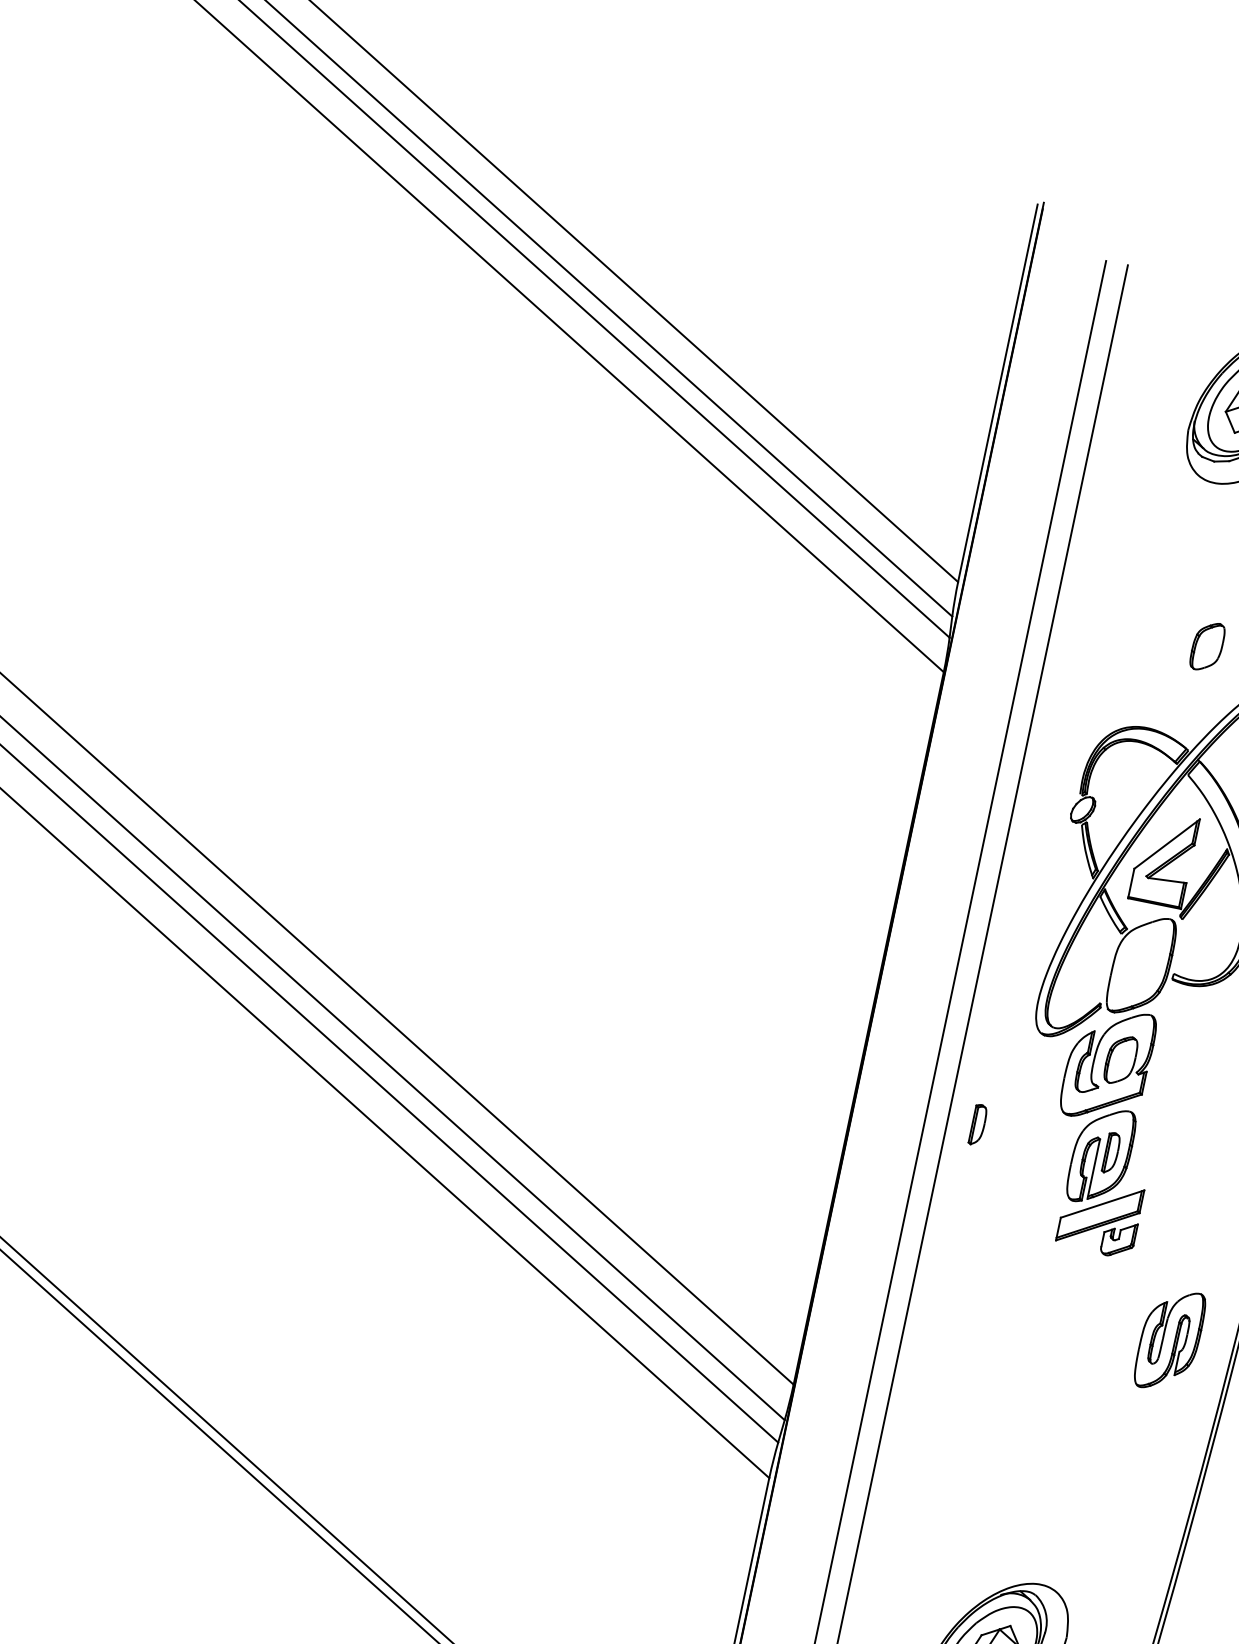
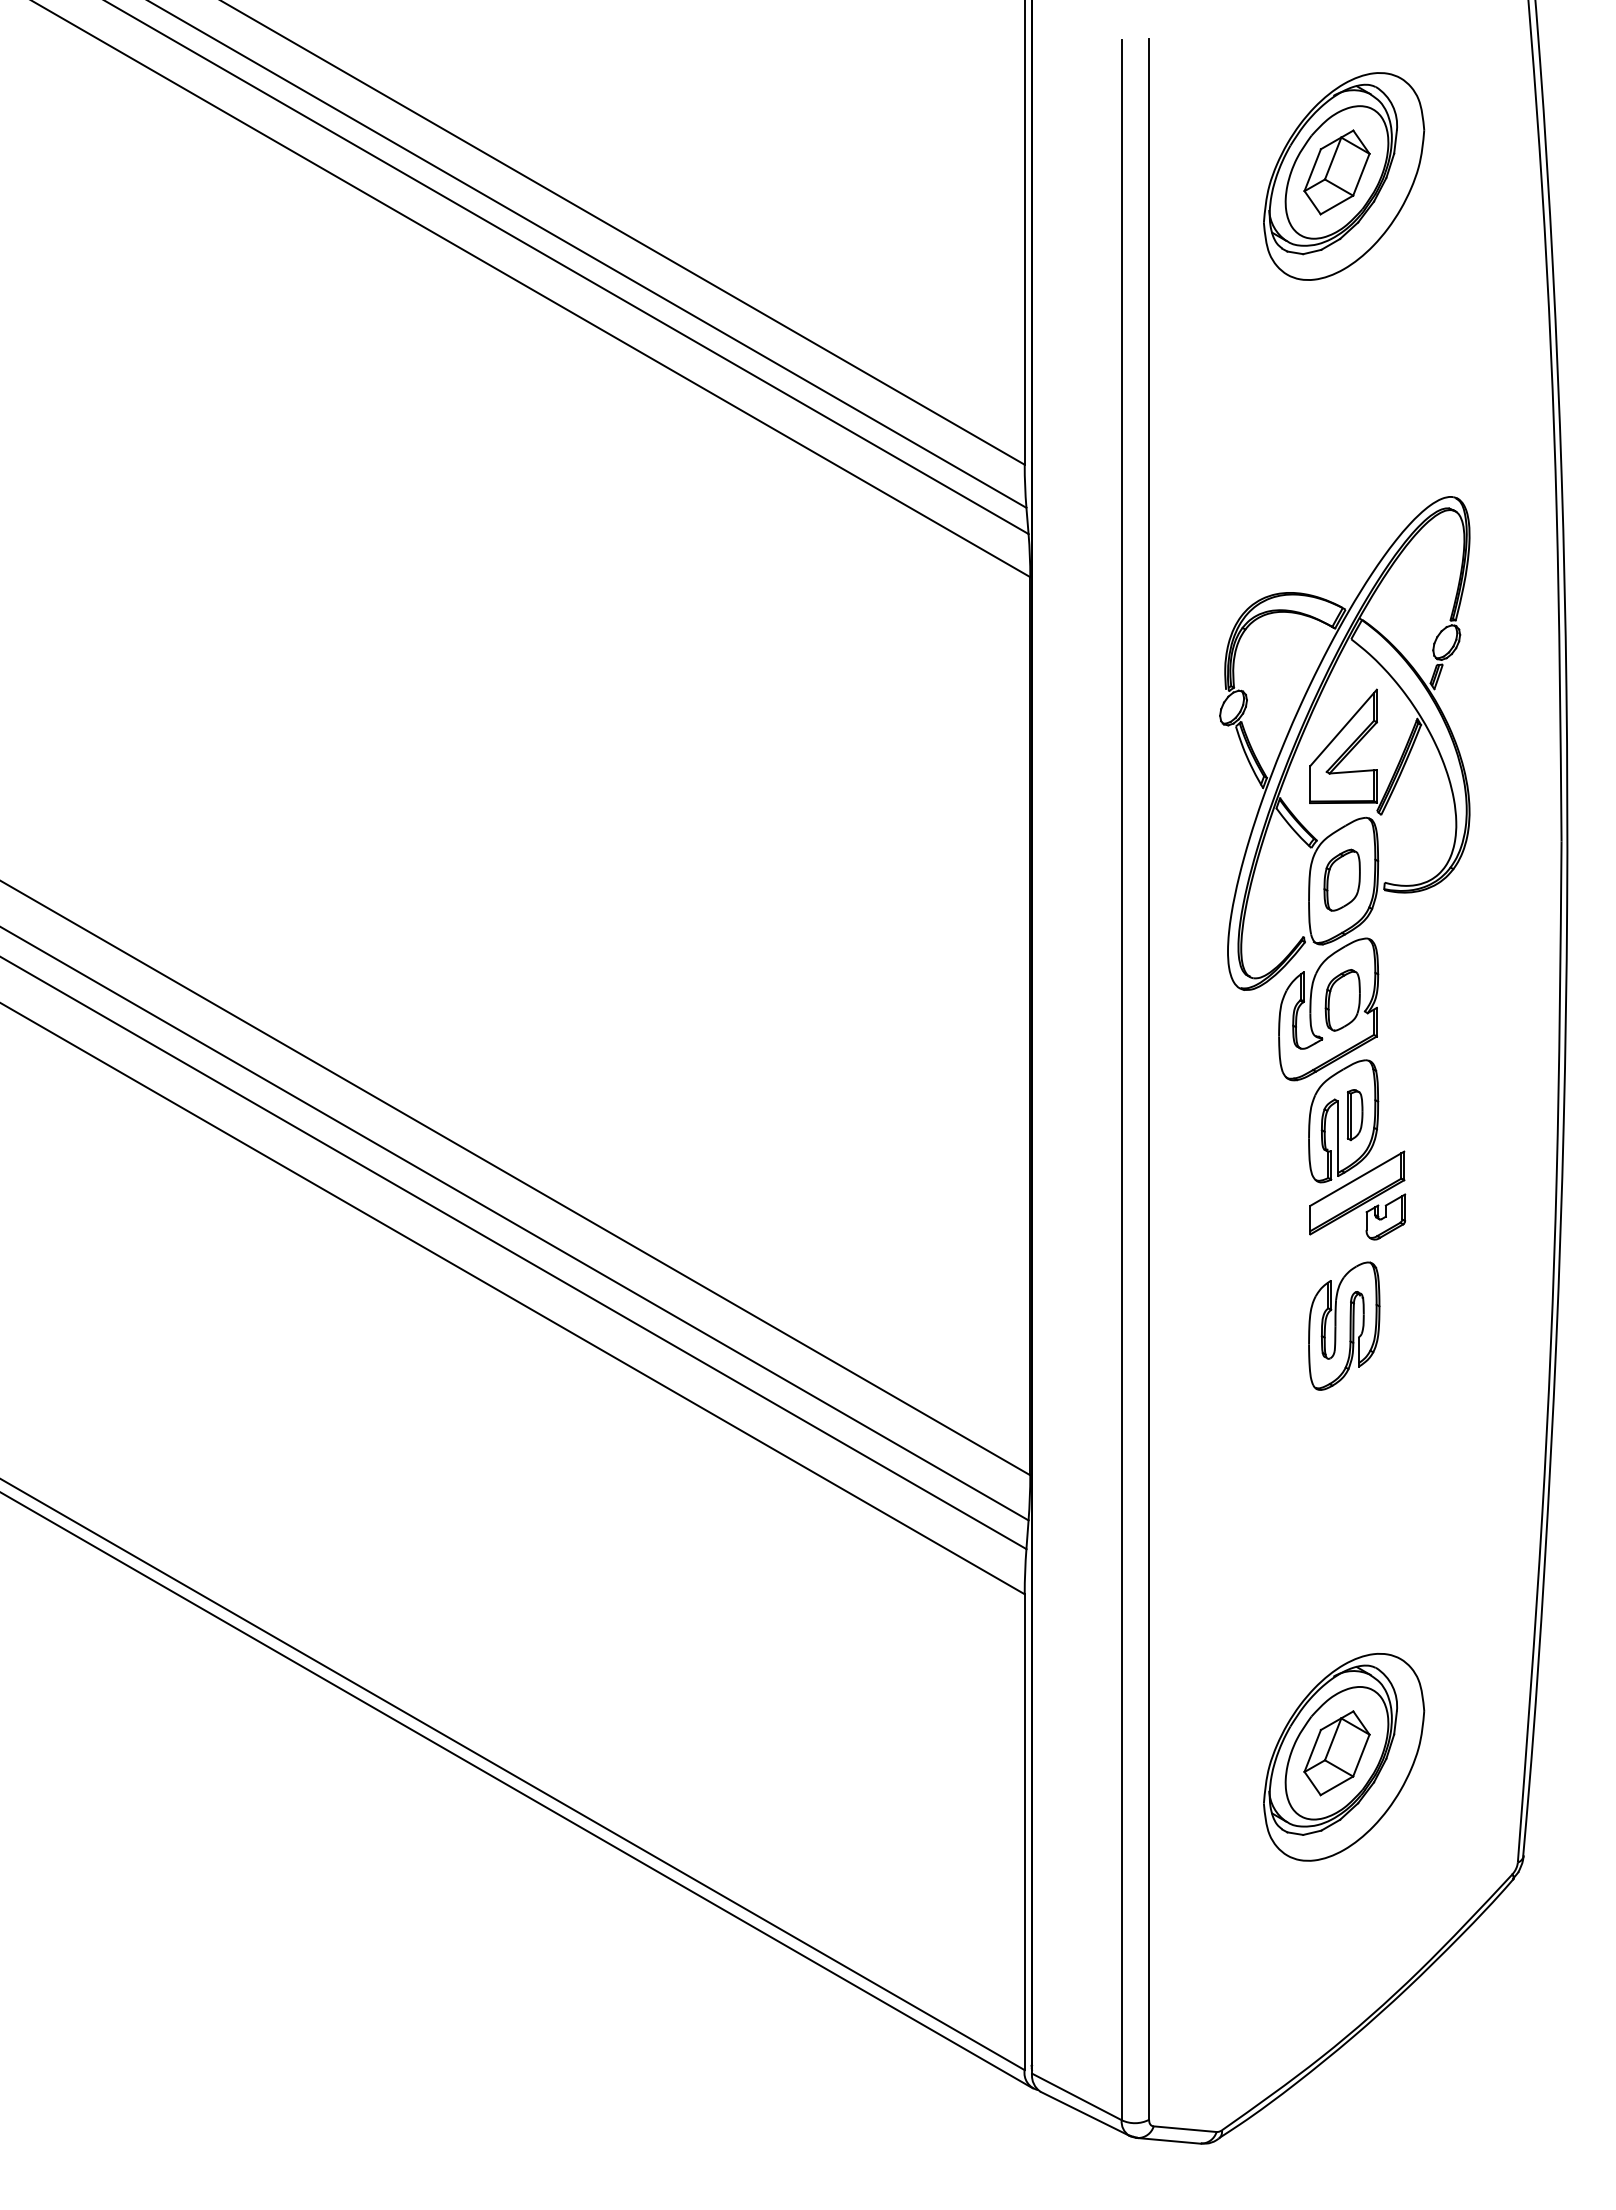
part: (1207, 645) -> (1341, 879), moved
part: (977, 1125) -> (1186, 1115), removed
part: (1170, 1339) -> (1344, 1325), moved

